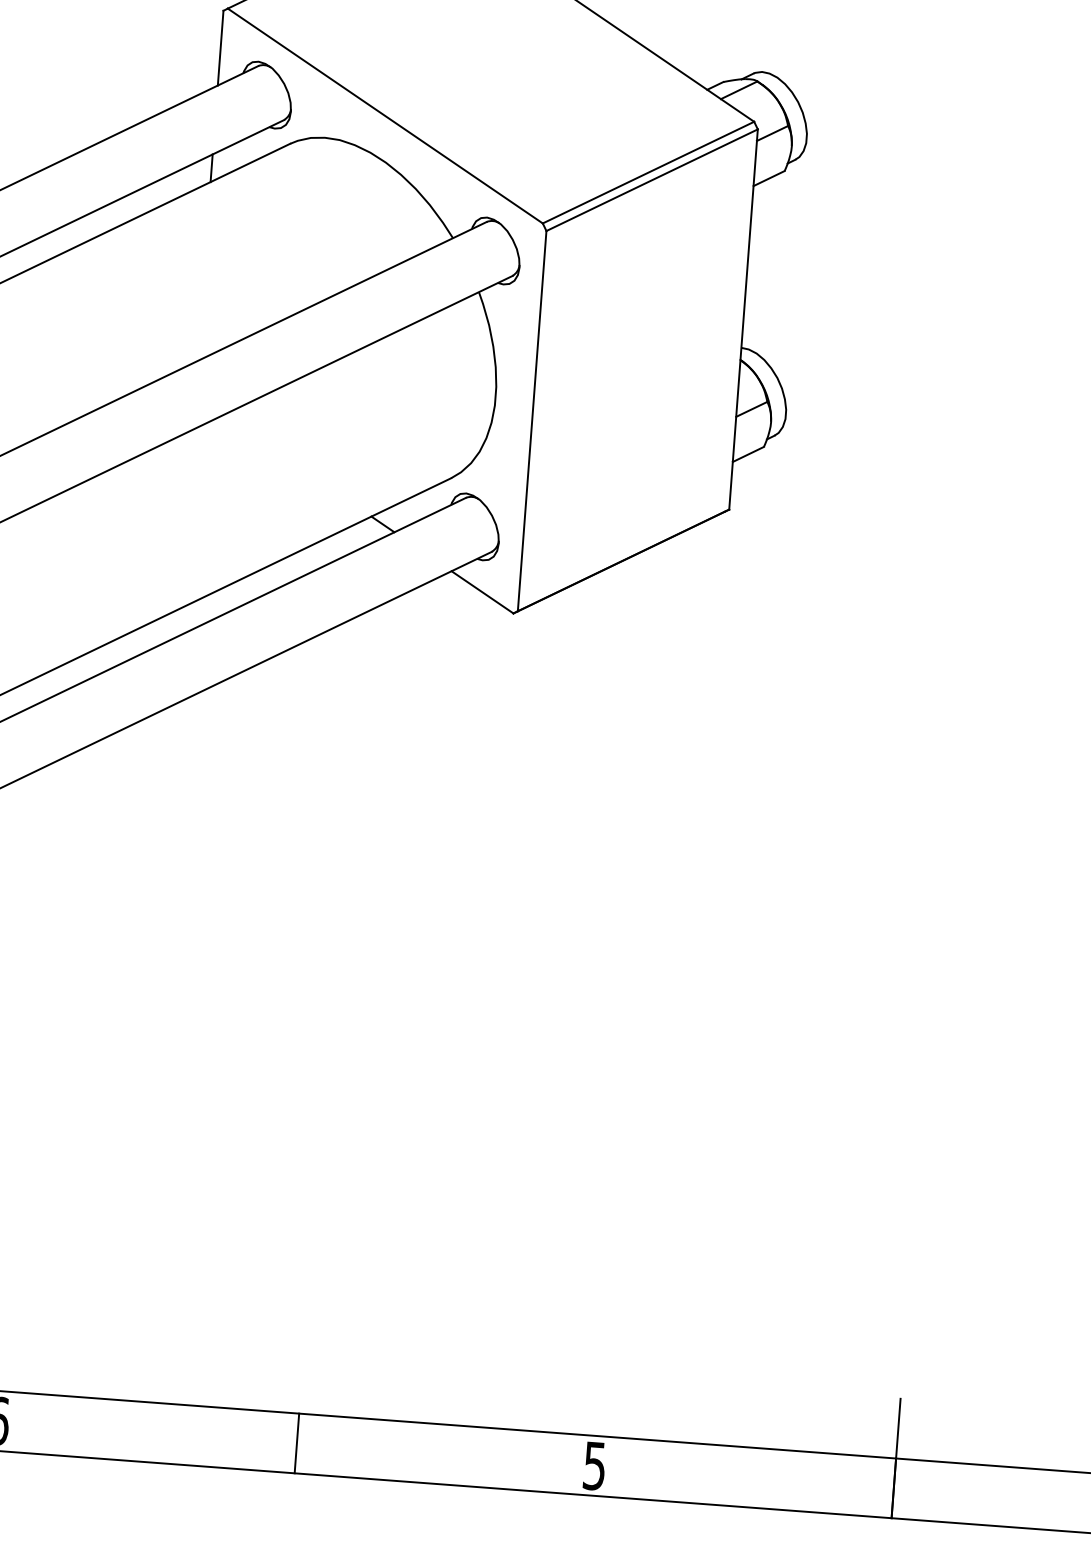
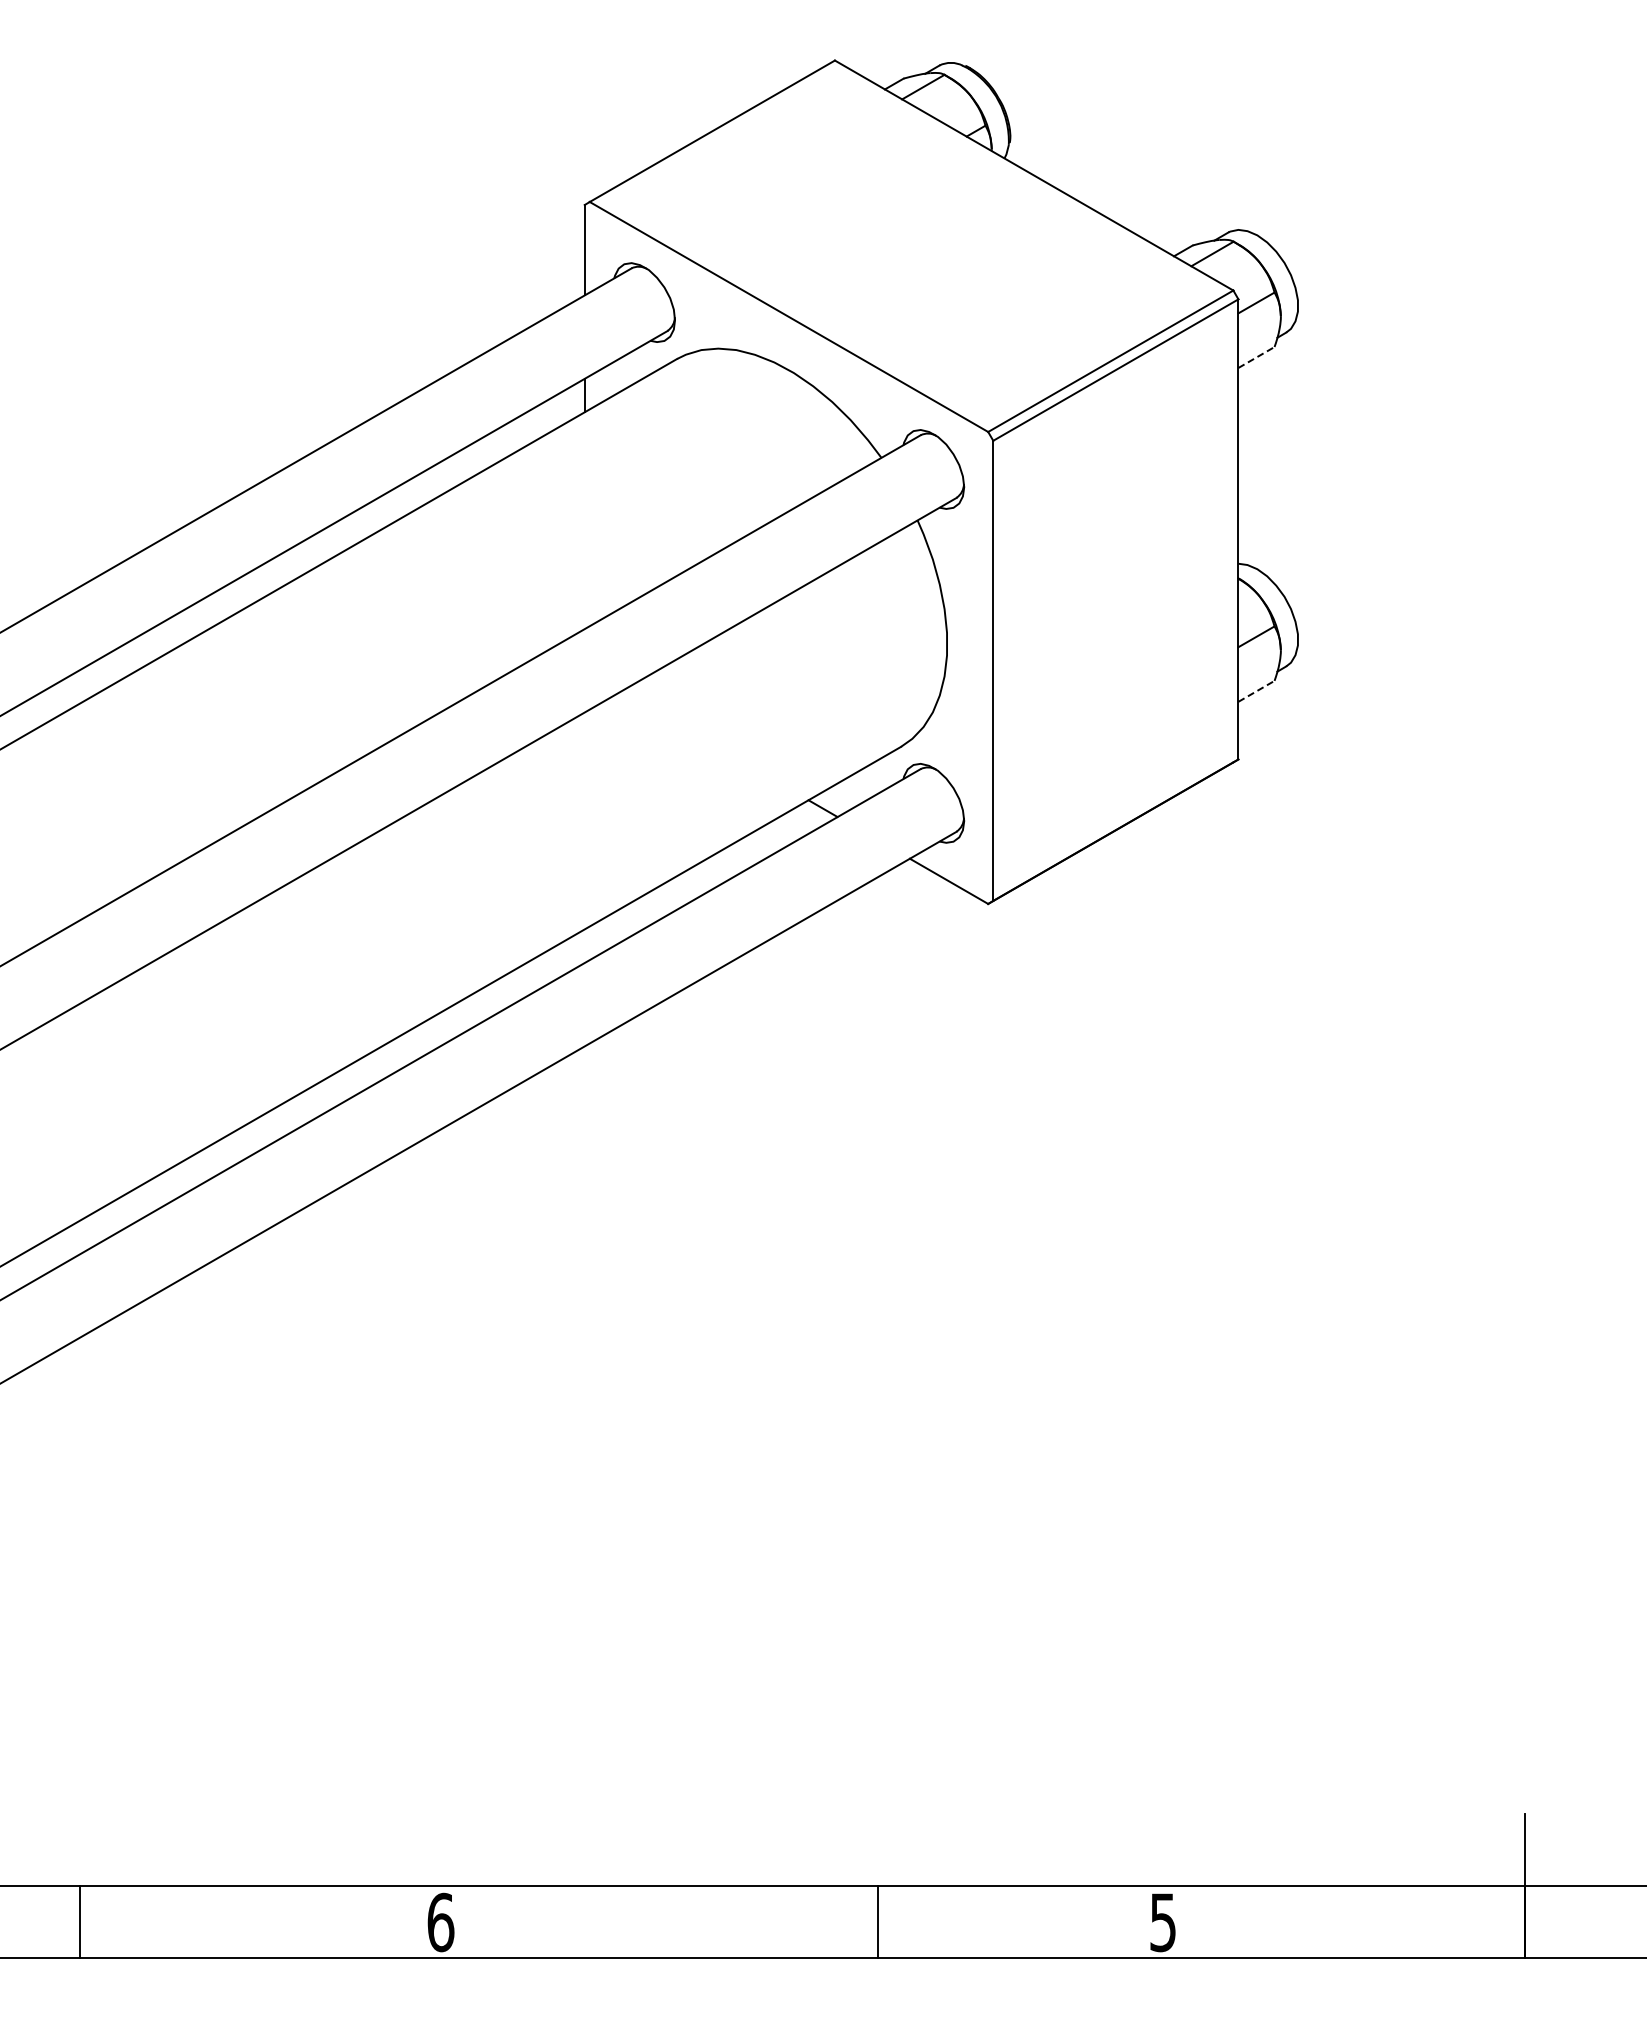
line: (769, 178) -> (1256, 357), solid -> dashed
line: (748, 454) -> (1256, 691), solid -> dashed
line: (296, 1443) -> (877, 1922), moved

